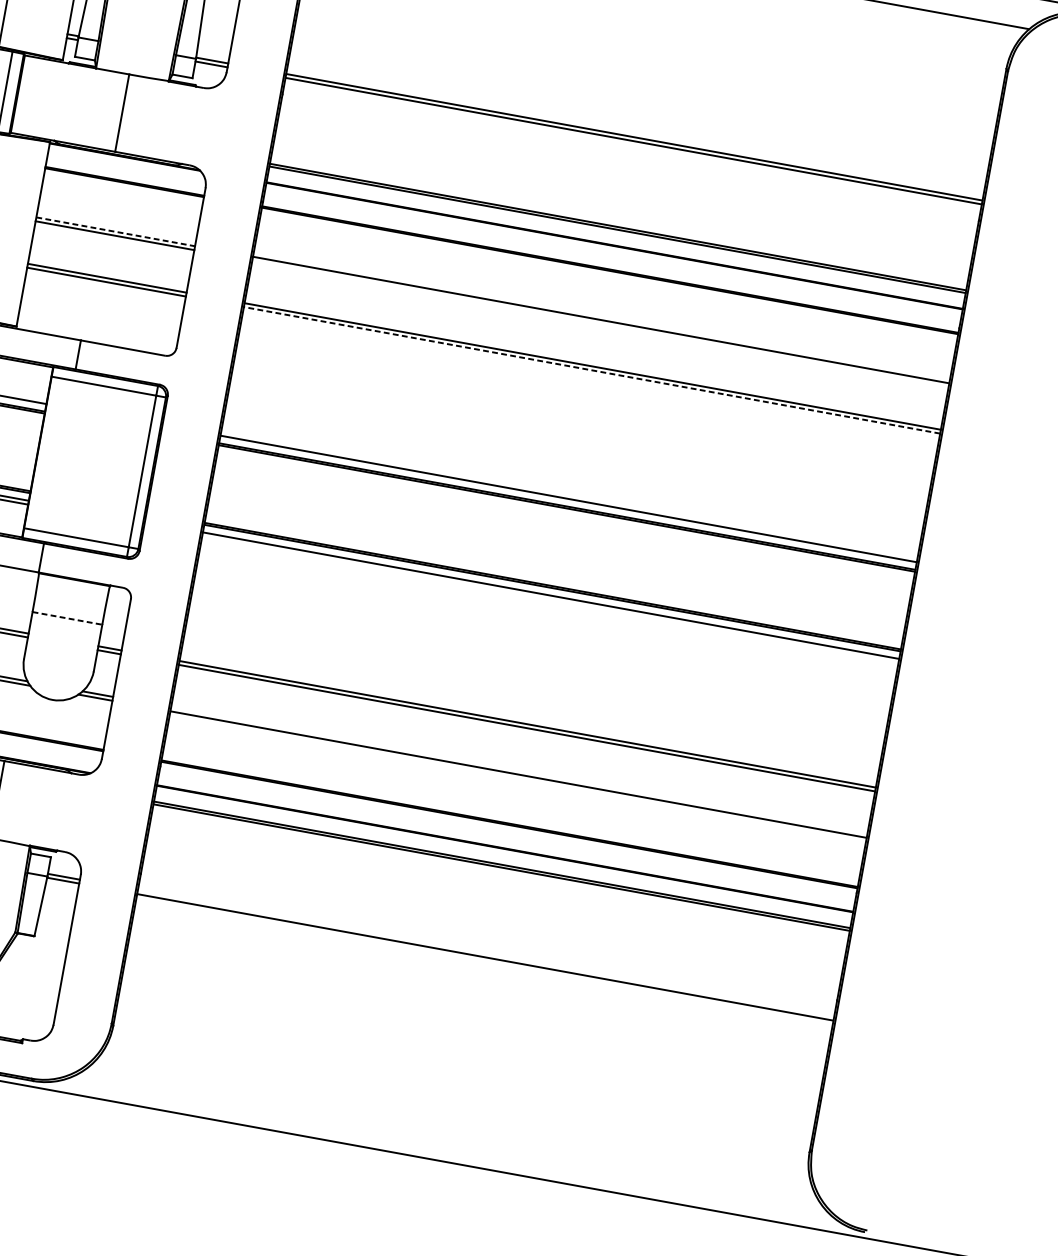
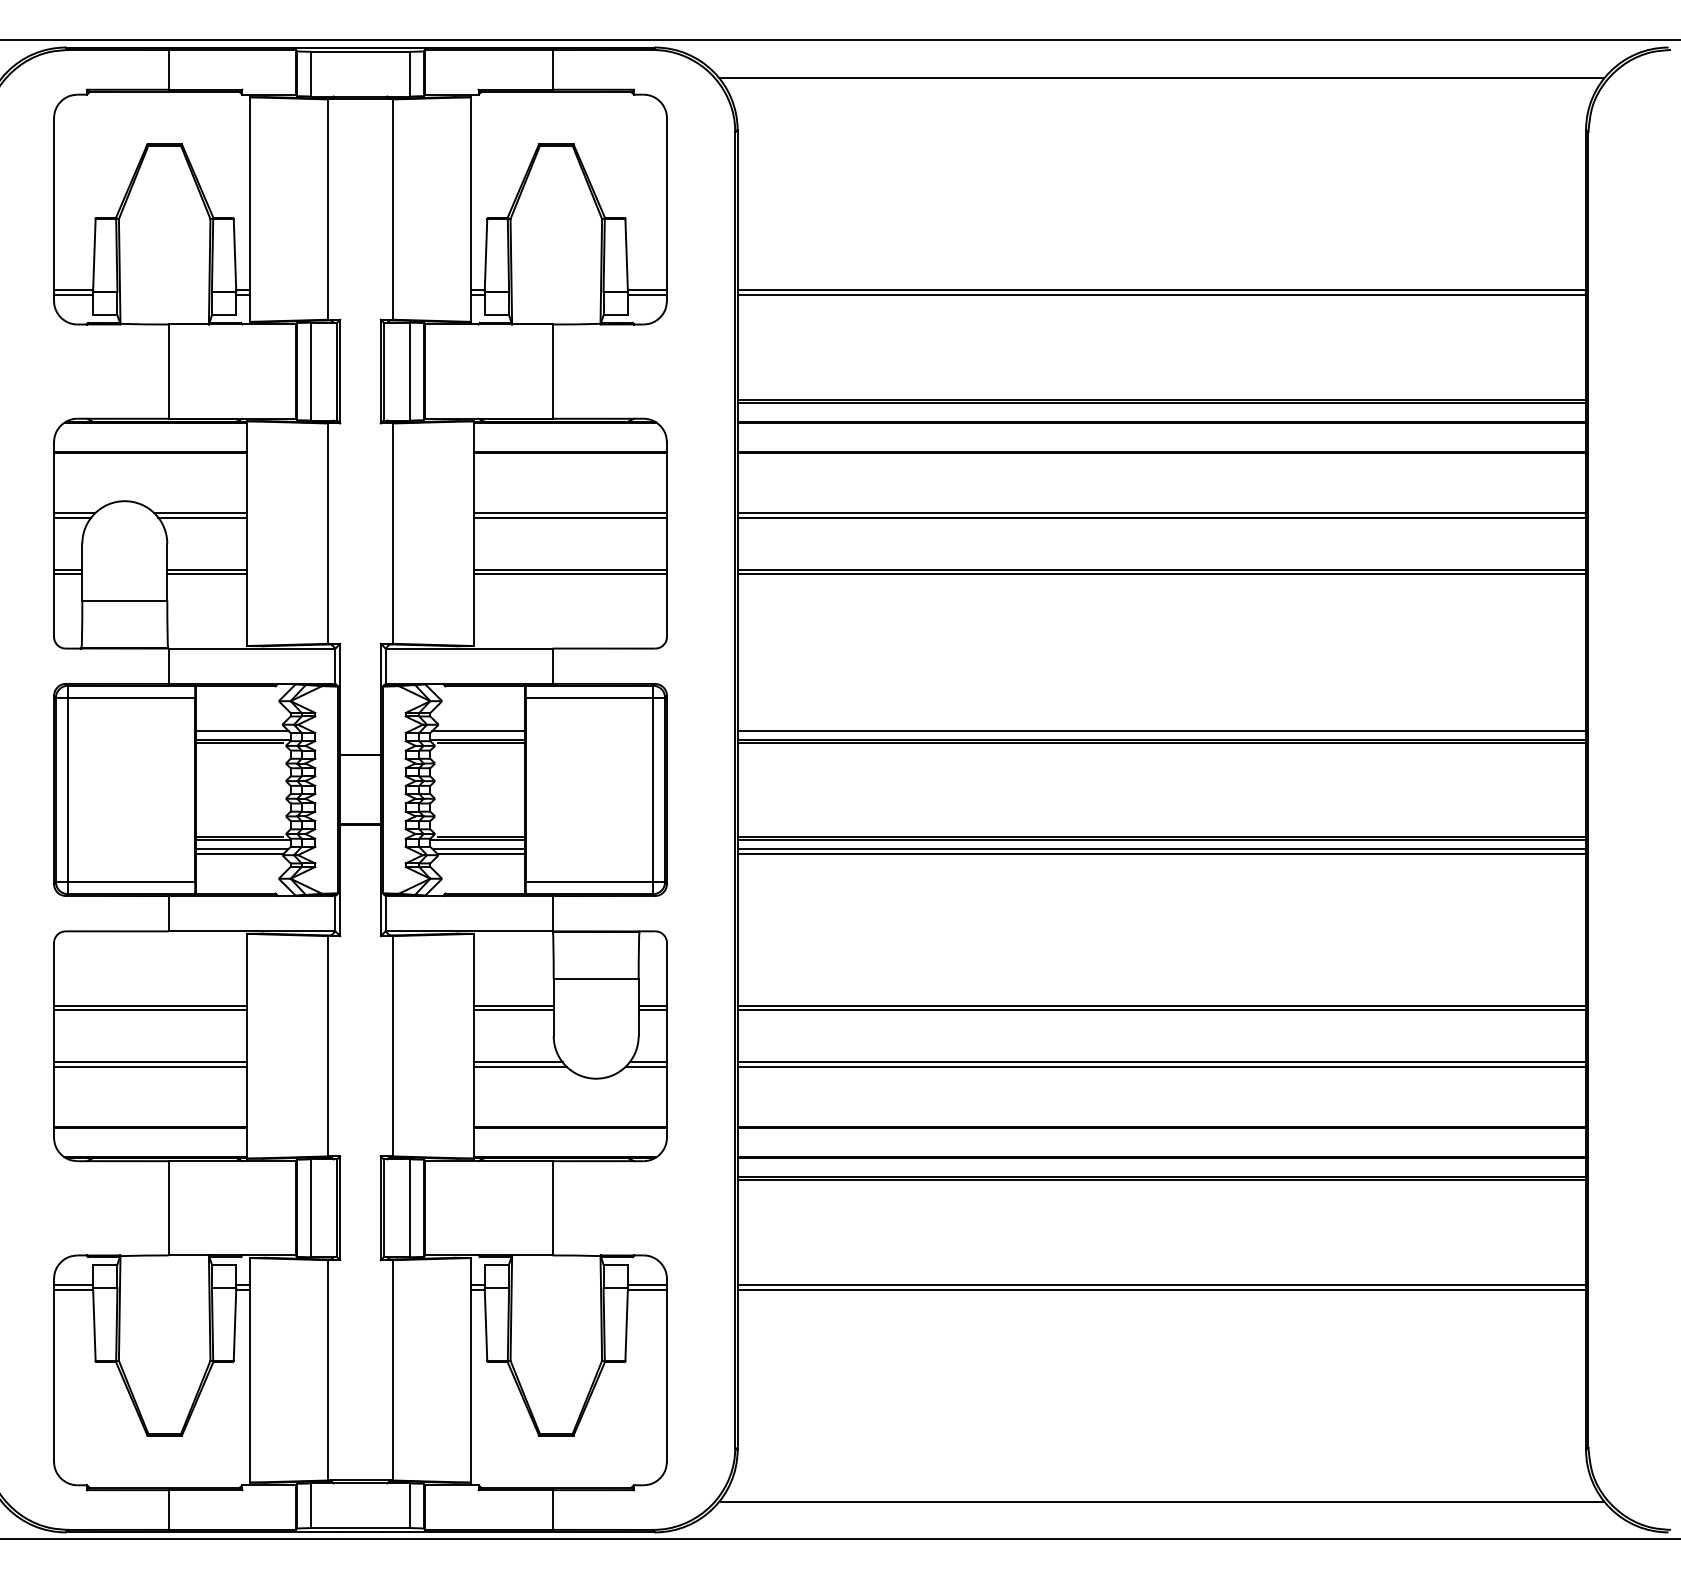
line: (115, 232) -> (570, 513), dashed -> solid
line: (600, 323) -> (1161, 517), added
line: (591, 370) -> (1161, 574), dashed -> solid
line: (550, 599) -> (1161, 853), added
line: (67, 618) -> (596, 979), dashed -> solid
line: (518, 770) -> (1161, 1062), added
line: (485, 953) -> (1161, 1284), added
line: (453, 1131) -> (1161, 1501), added

